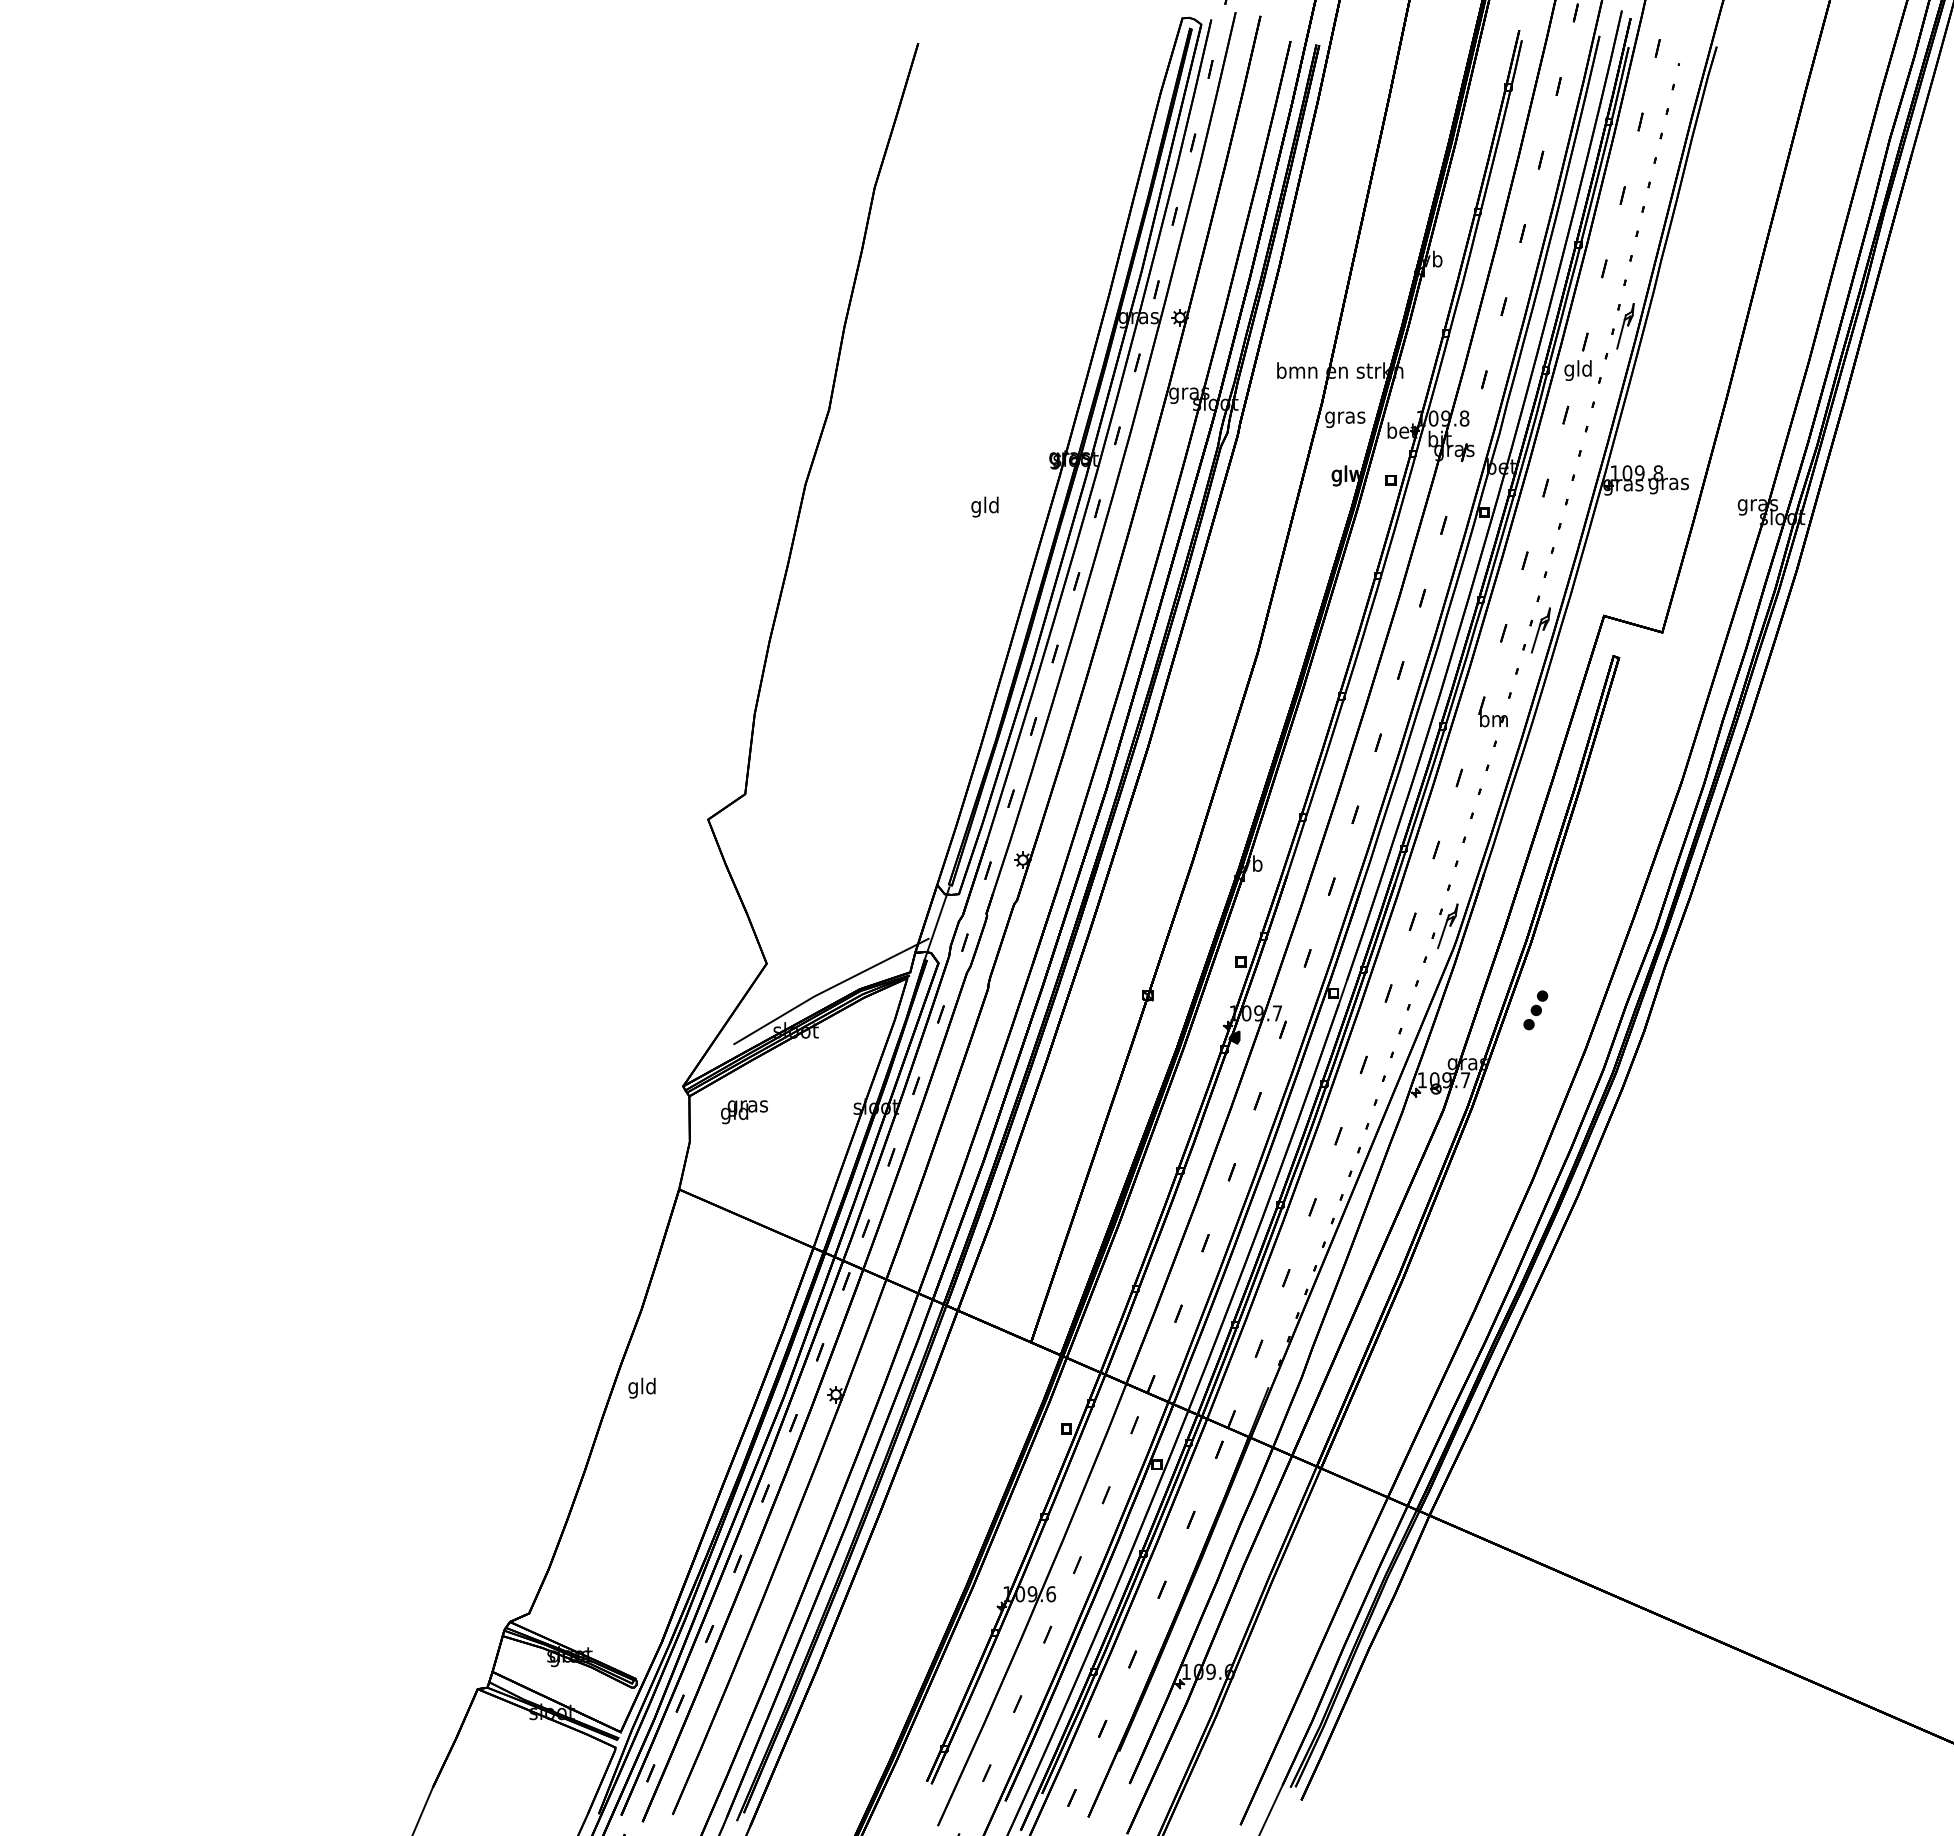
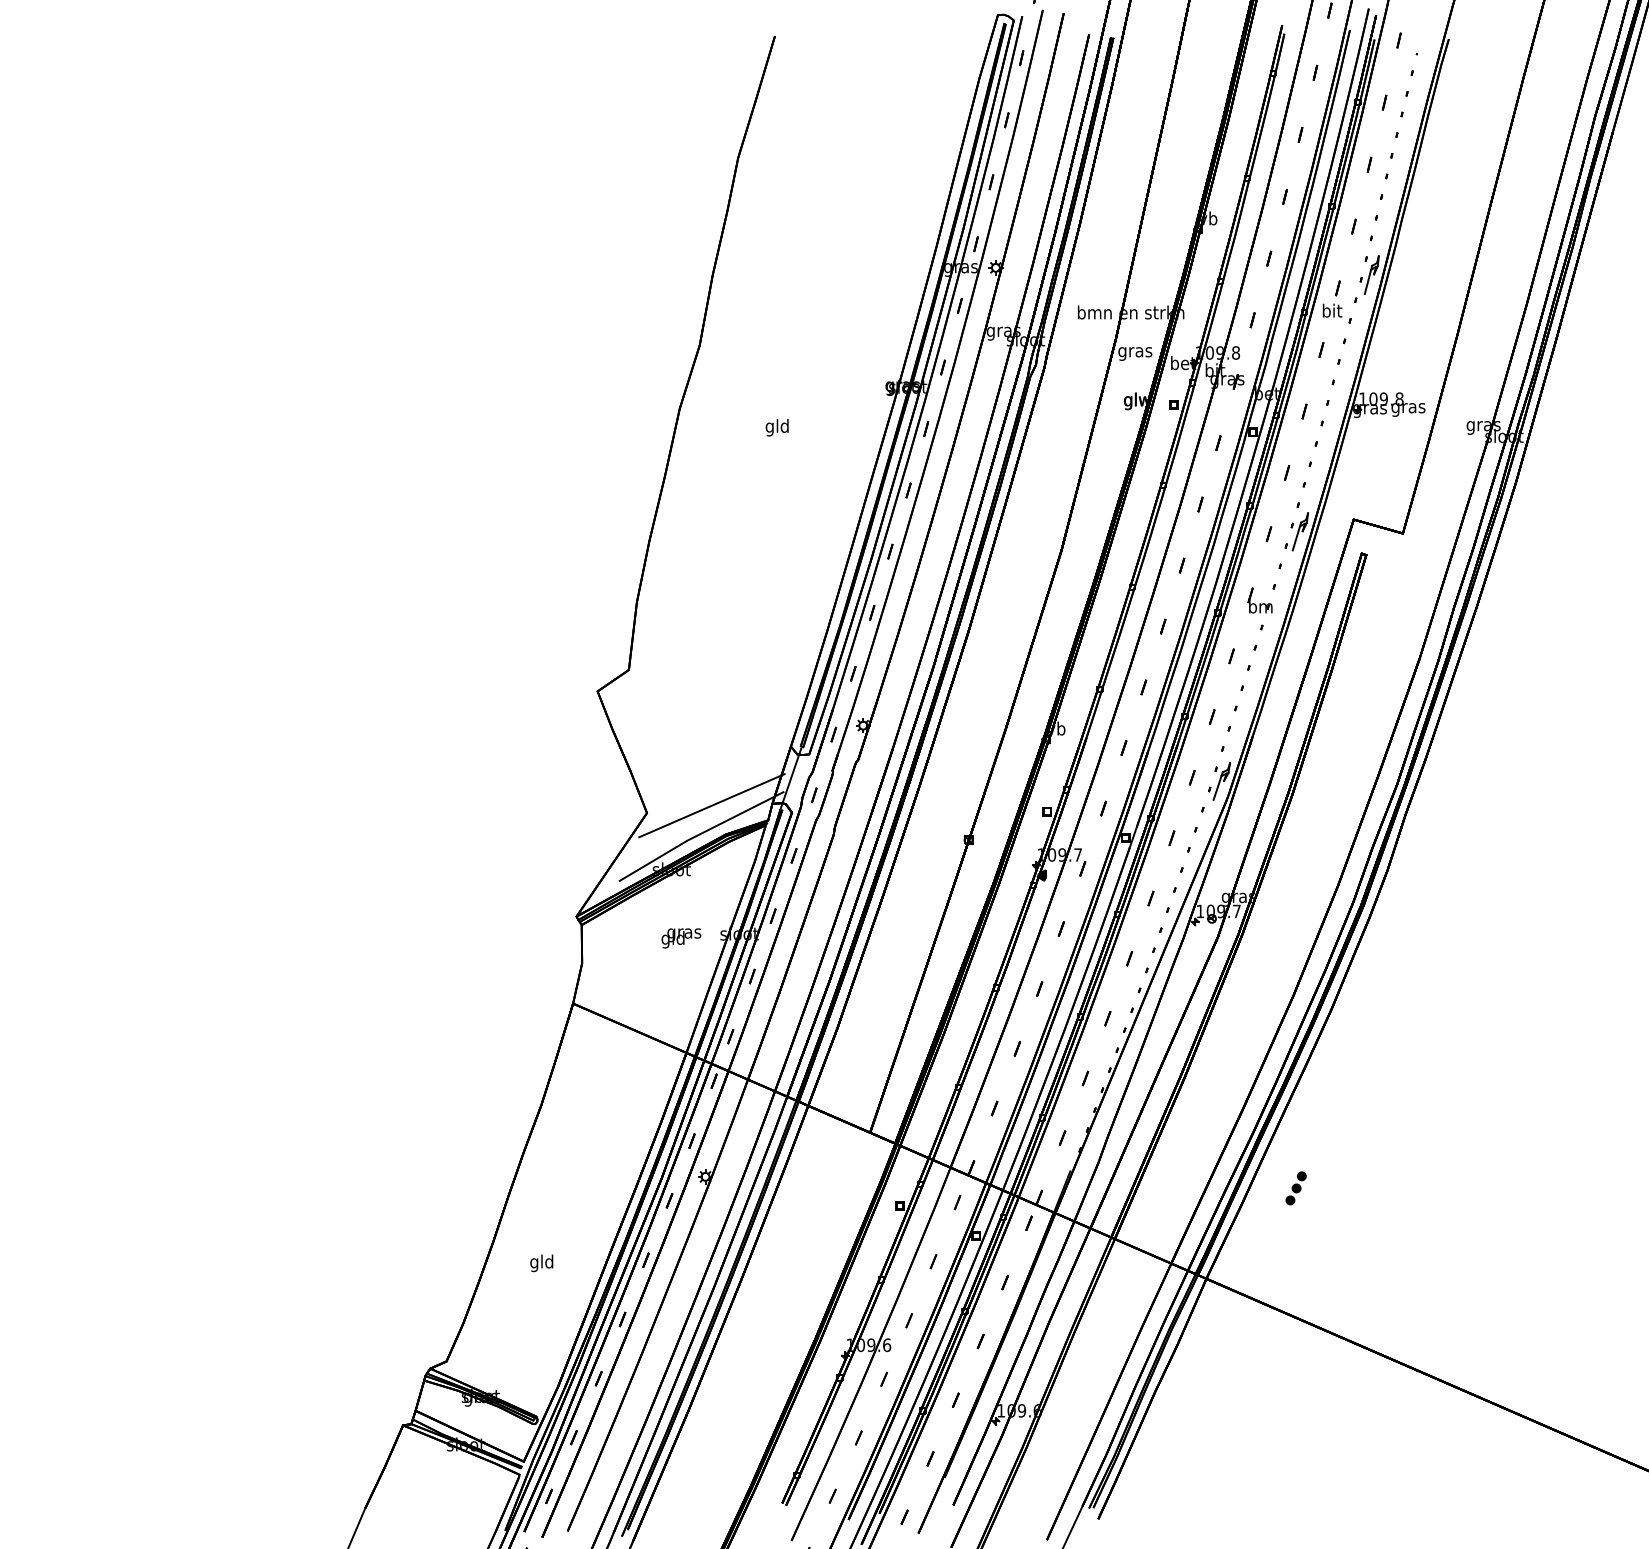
text: (1577, 370) -> (1331, 312), gld -> bit
text: (984, 506) -> (776, 427), moved
line: (843, 954) -> (711, 805), added
part: (1535, 1010) -> (1295, 1188), moved
text: (744, 1112) -> (681, 938), moved
text: (641, 1387) -> (541, 1262), moved

